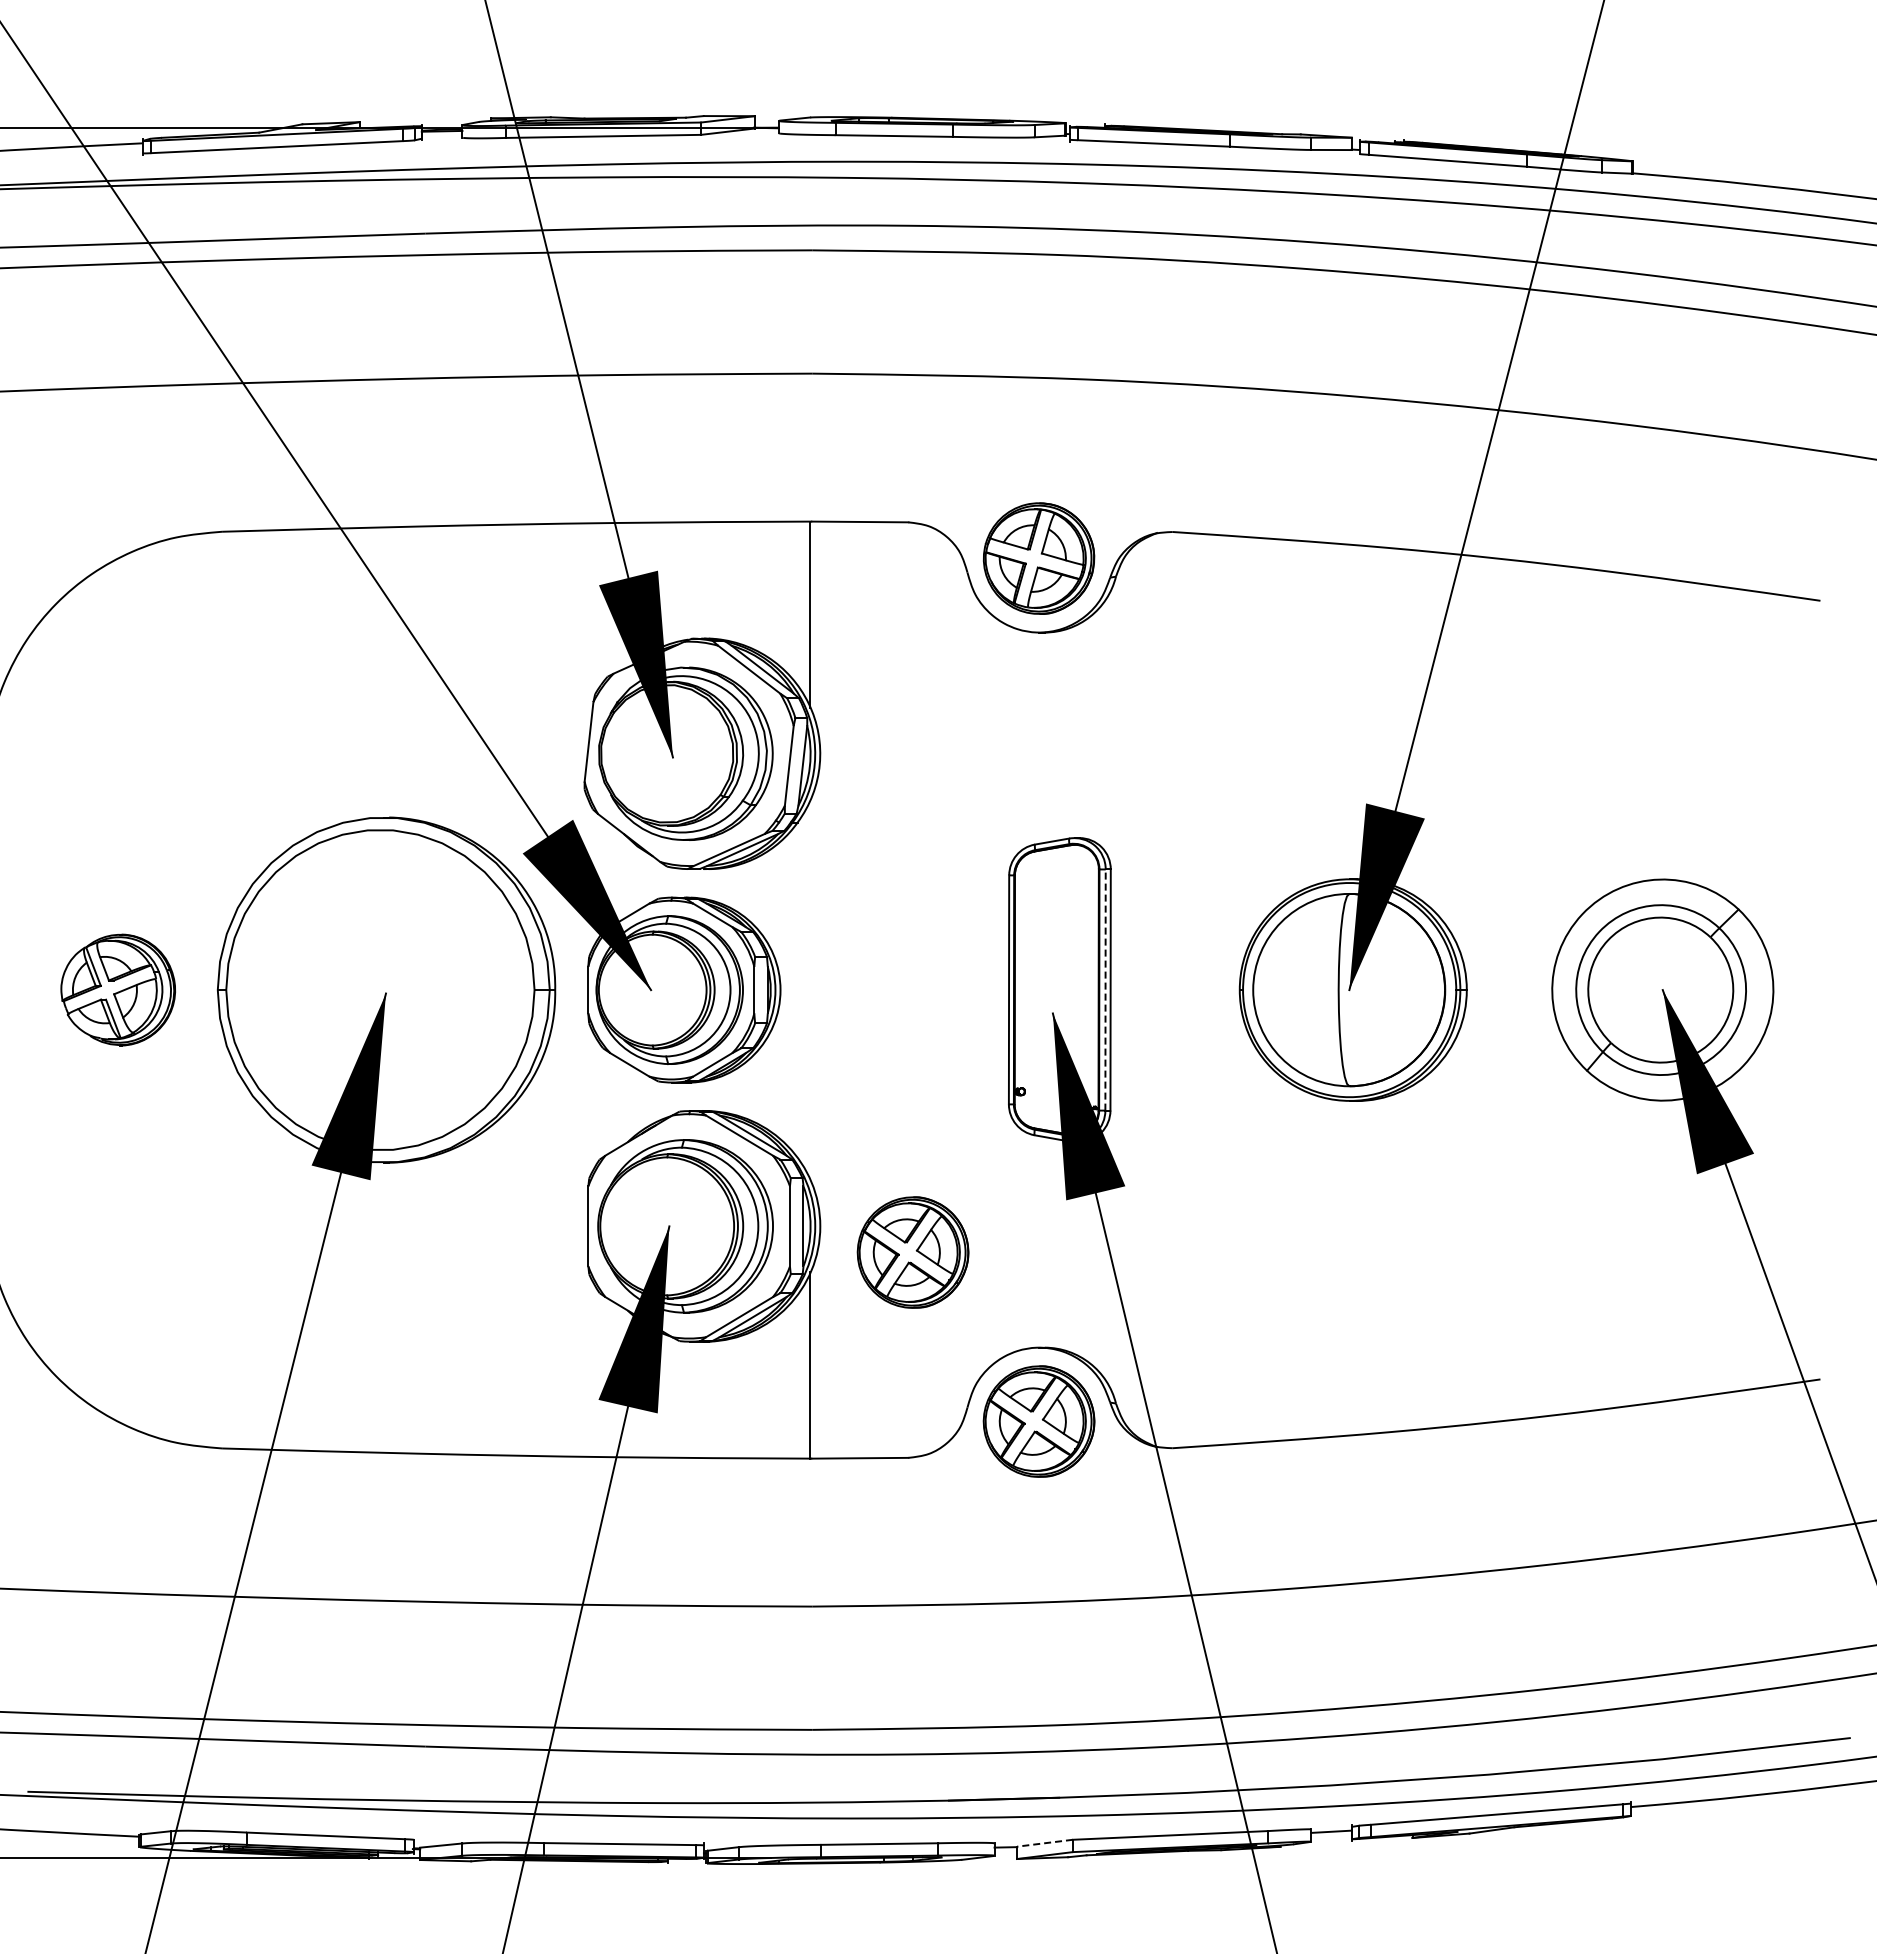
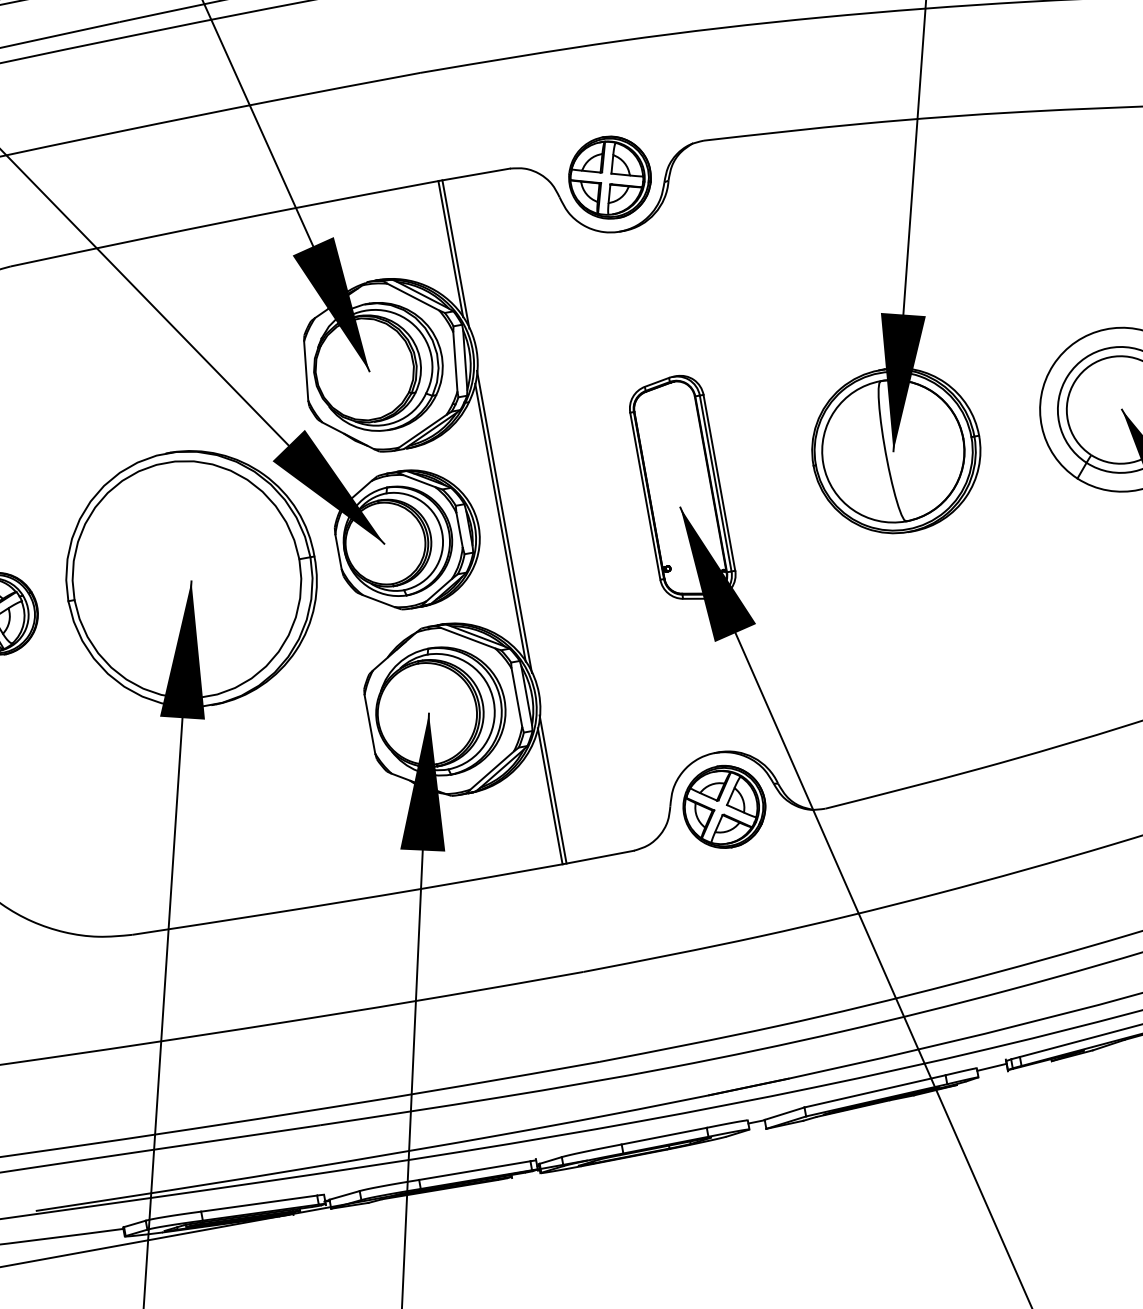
line: (815, 622) -> (455, 253), added
line: (810, 989) -> (500, 522), added
line: (815, 989) -> (504, 521), added
line: (1105, 990) -> (715, 483), dashed -> solid
part: (912, 1252) -> (609, 700), removed
line: (815, 1356) -> (552, 789), added
line: (1044, 1843) -> (784, 1113), dashed -> solid

